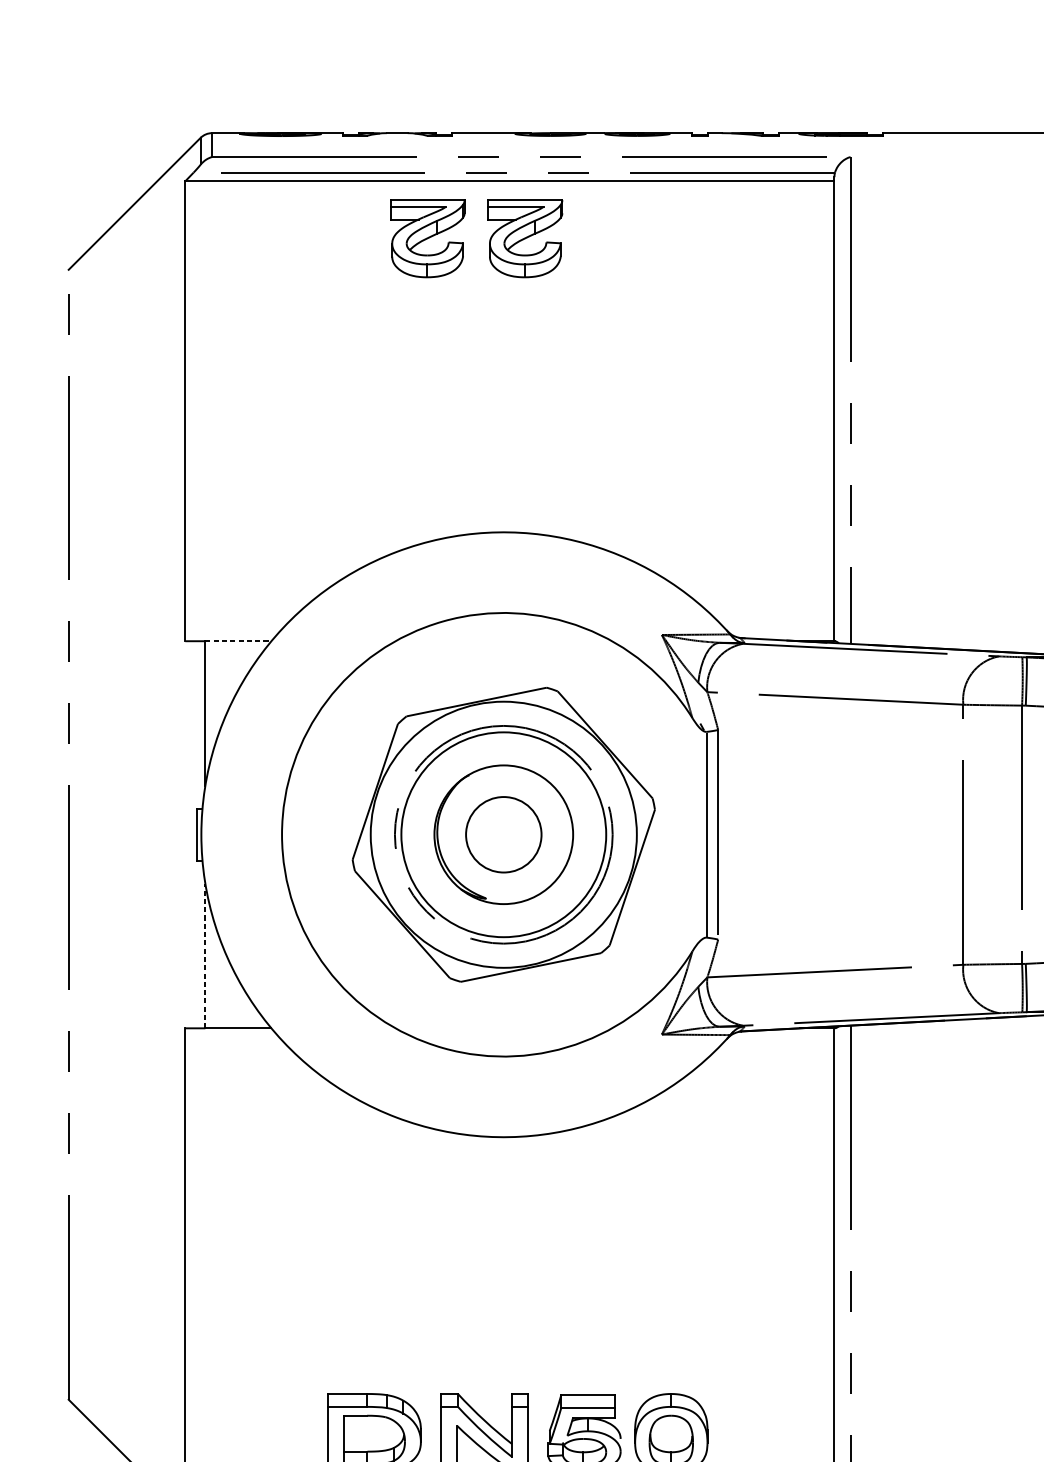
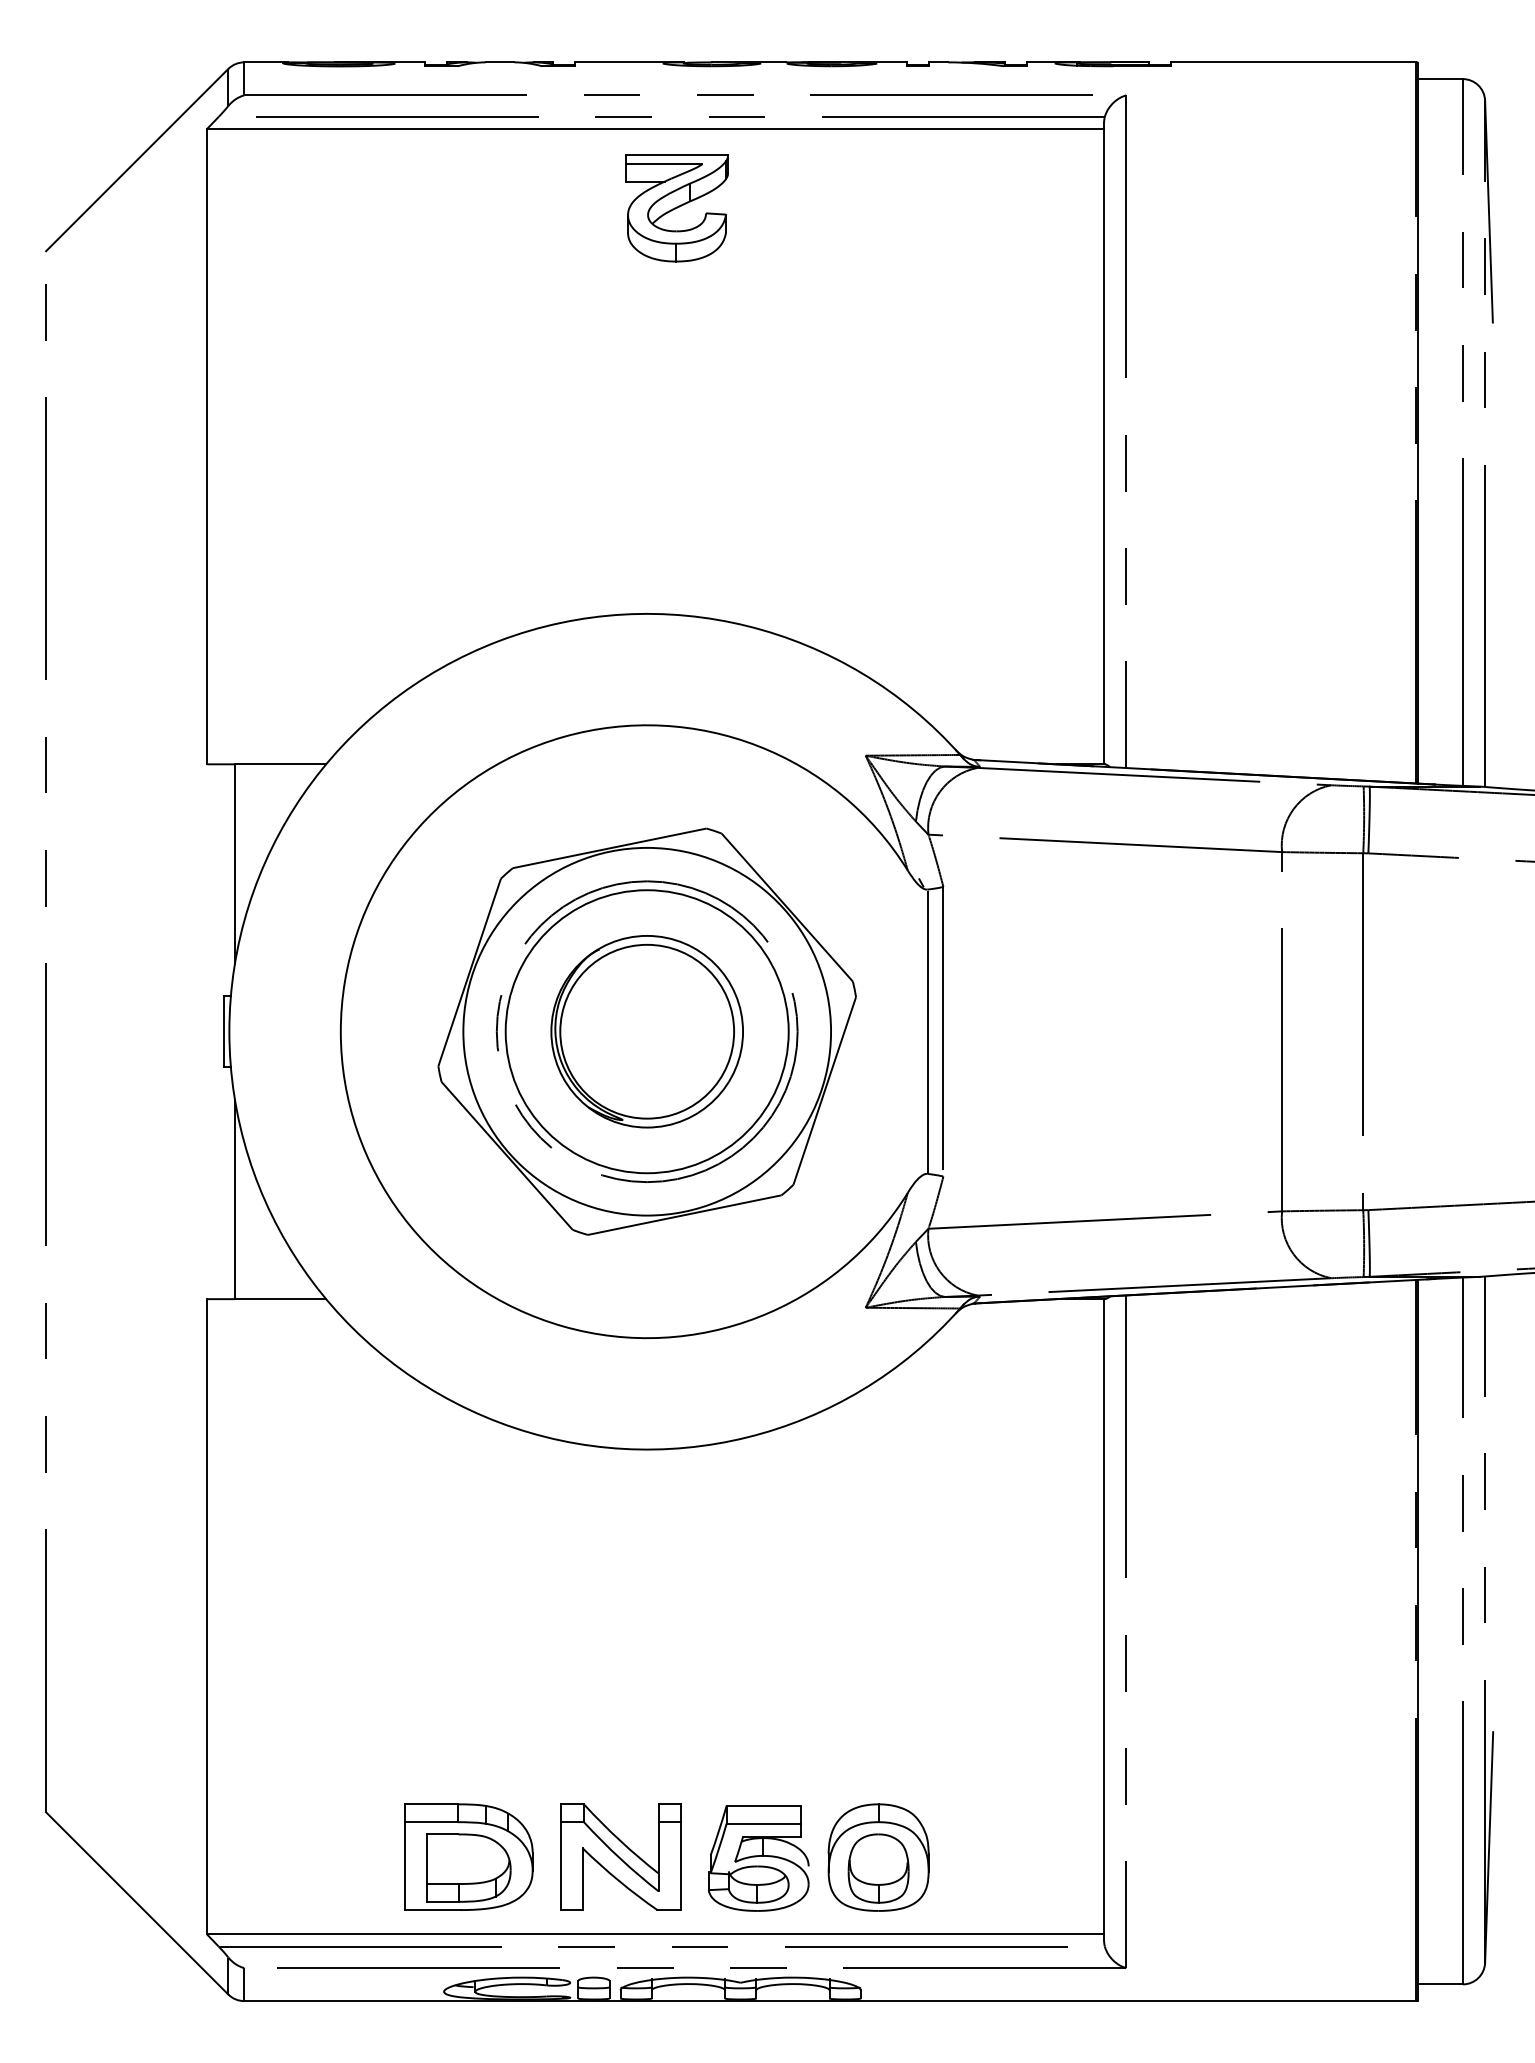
part: (427, 238) -> (541, 208), removed
line: (238, 641) -> (280, 764), dashed -> solid
circle: (504, 834) -> (647, 1031), size x1.67
line: (205, 956) -> (234, 1199), dashed -> solid

